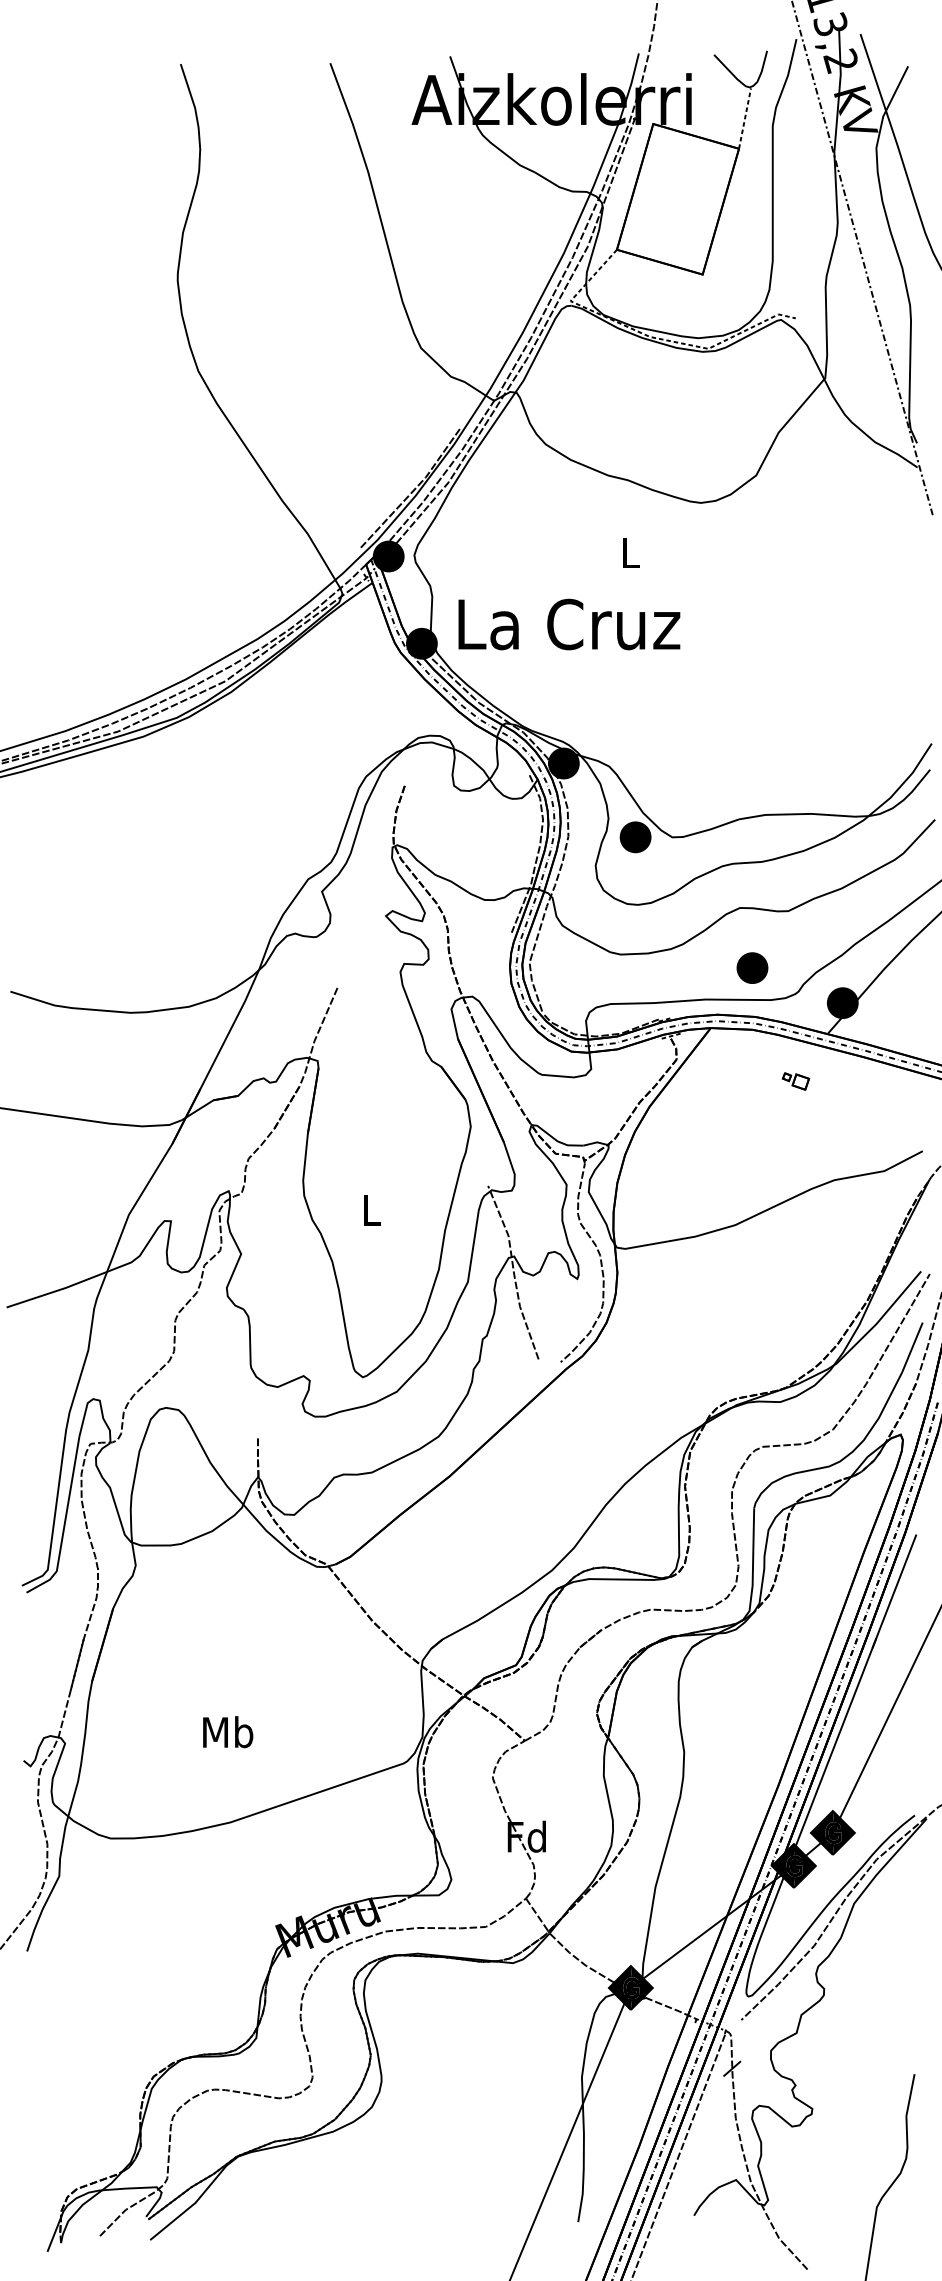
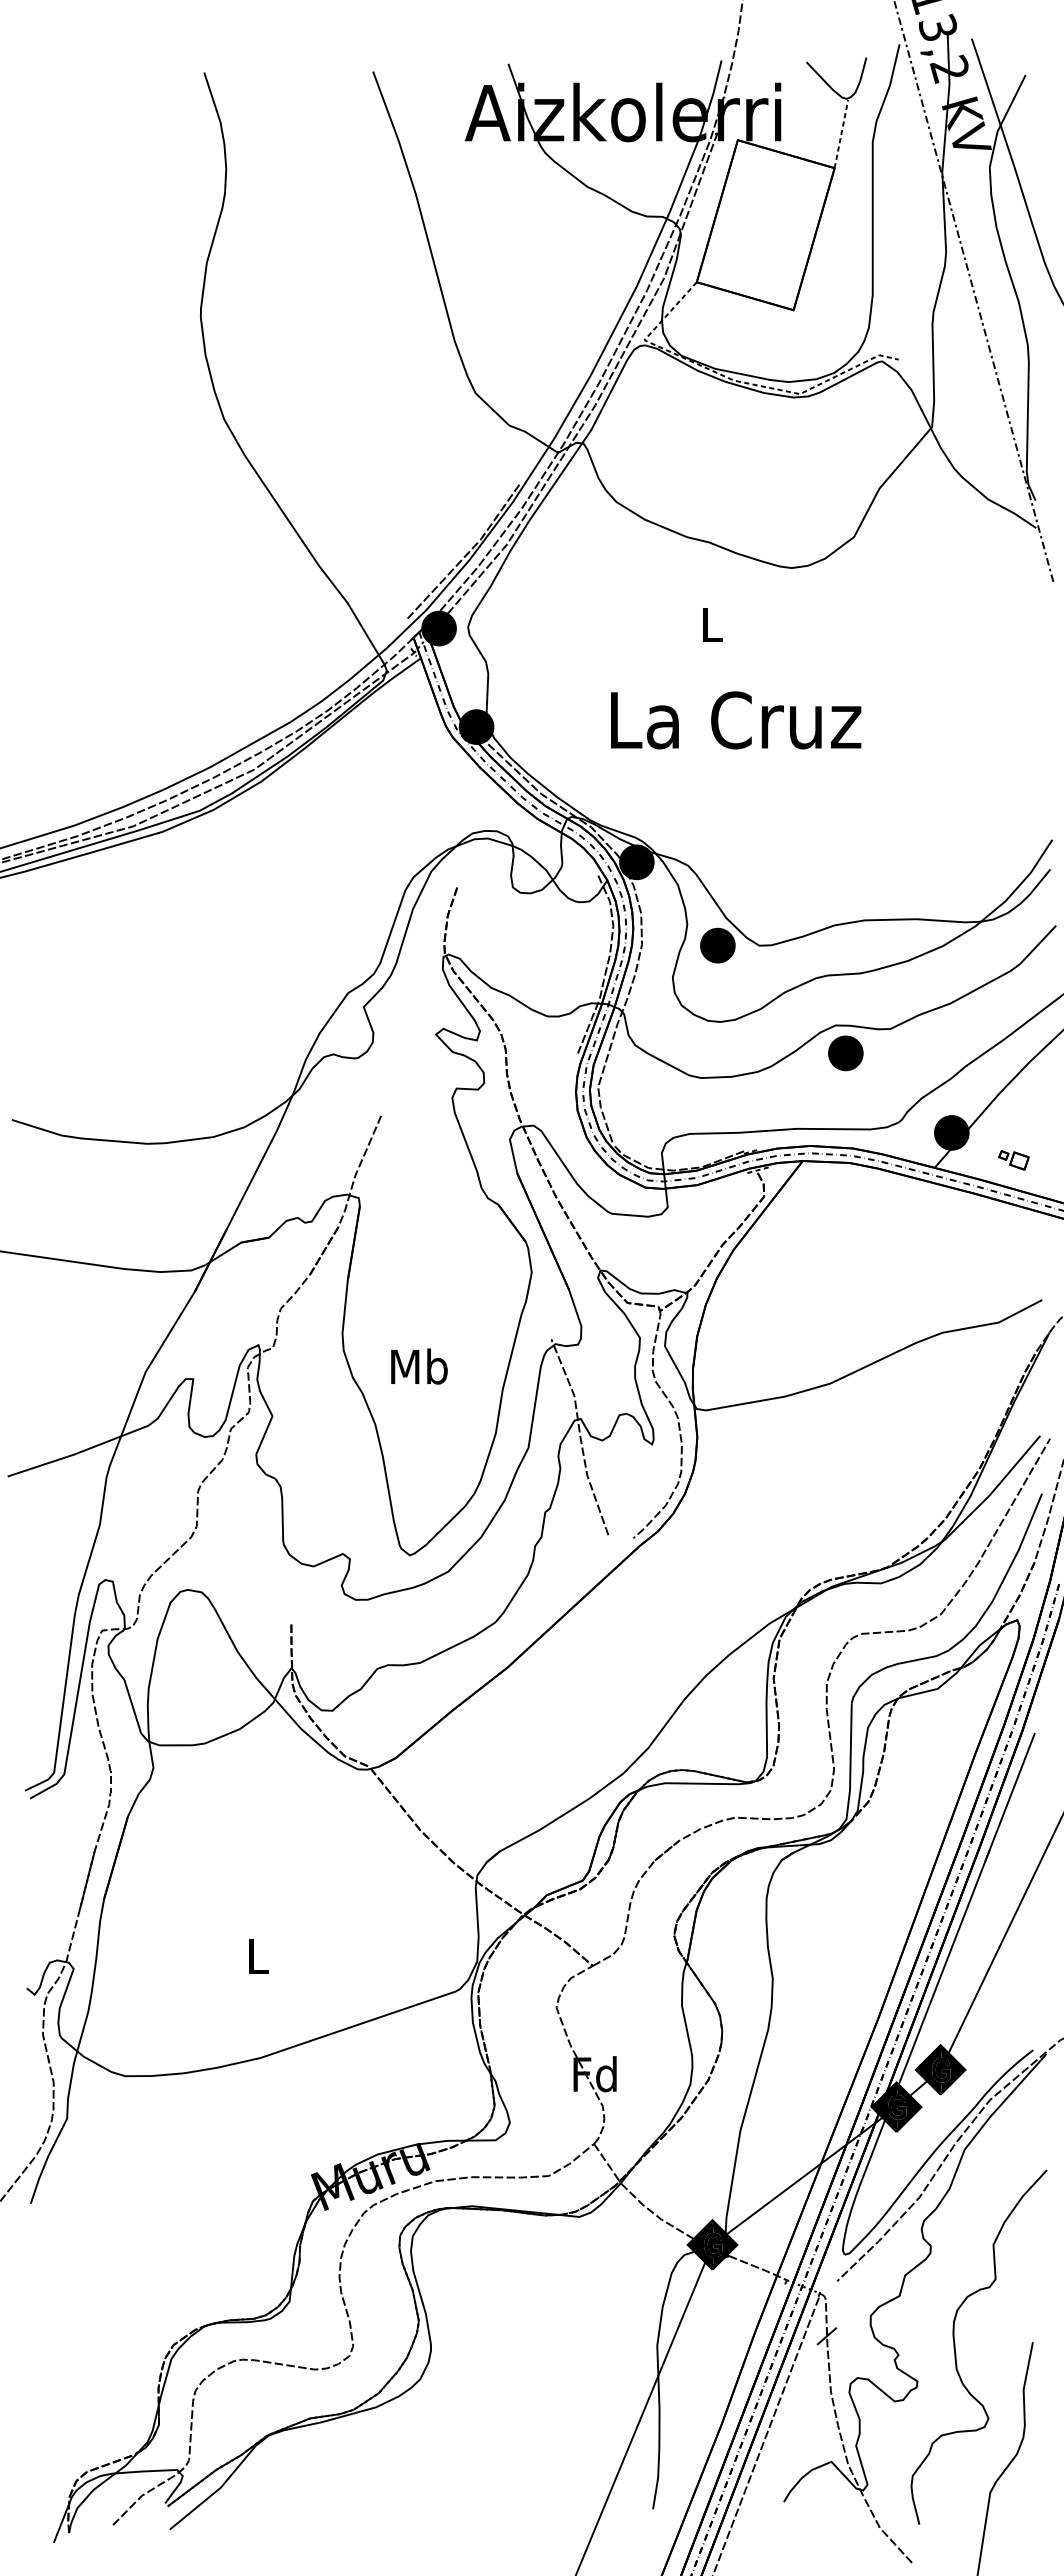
text: (569, 624) -> (736, 720), moved
part: (752, 968) -> (845, 1053), moved
part: (795, 1081) -> (1013, 1160), moved
text: (371, 1210) -> (419, 1366), L -> Mb
text: (227, 1732) -> (257, 1956), Mb -> L
curve: (846, 2077) -> (955, 2346), added

